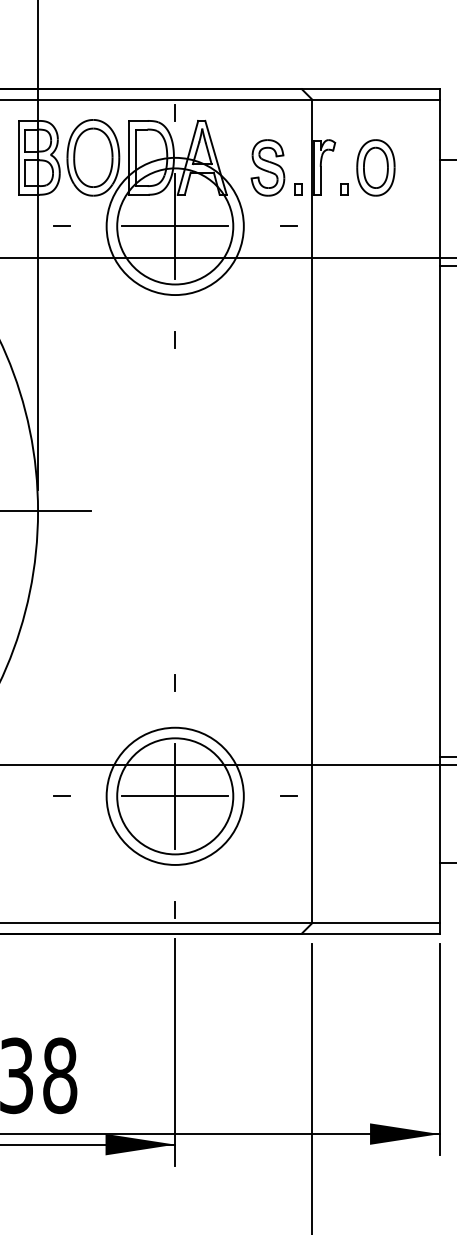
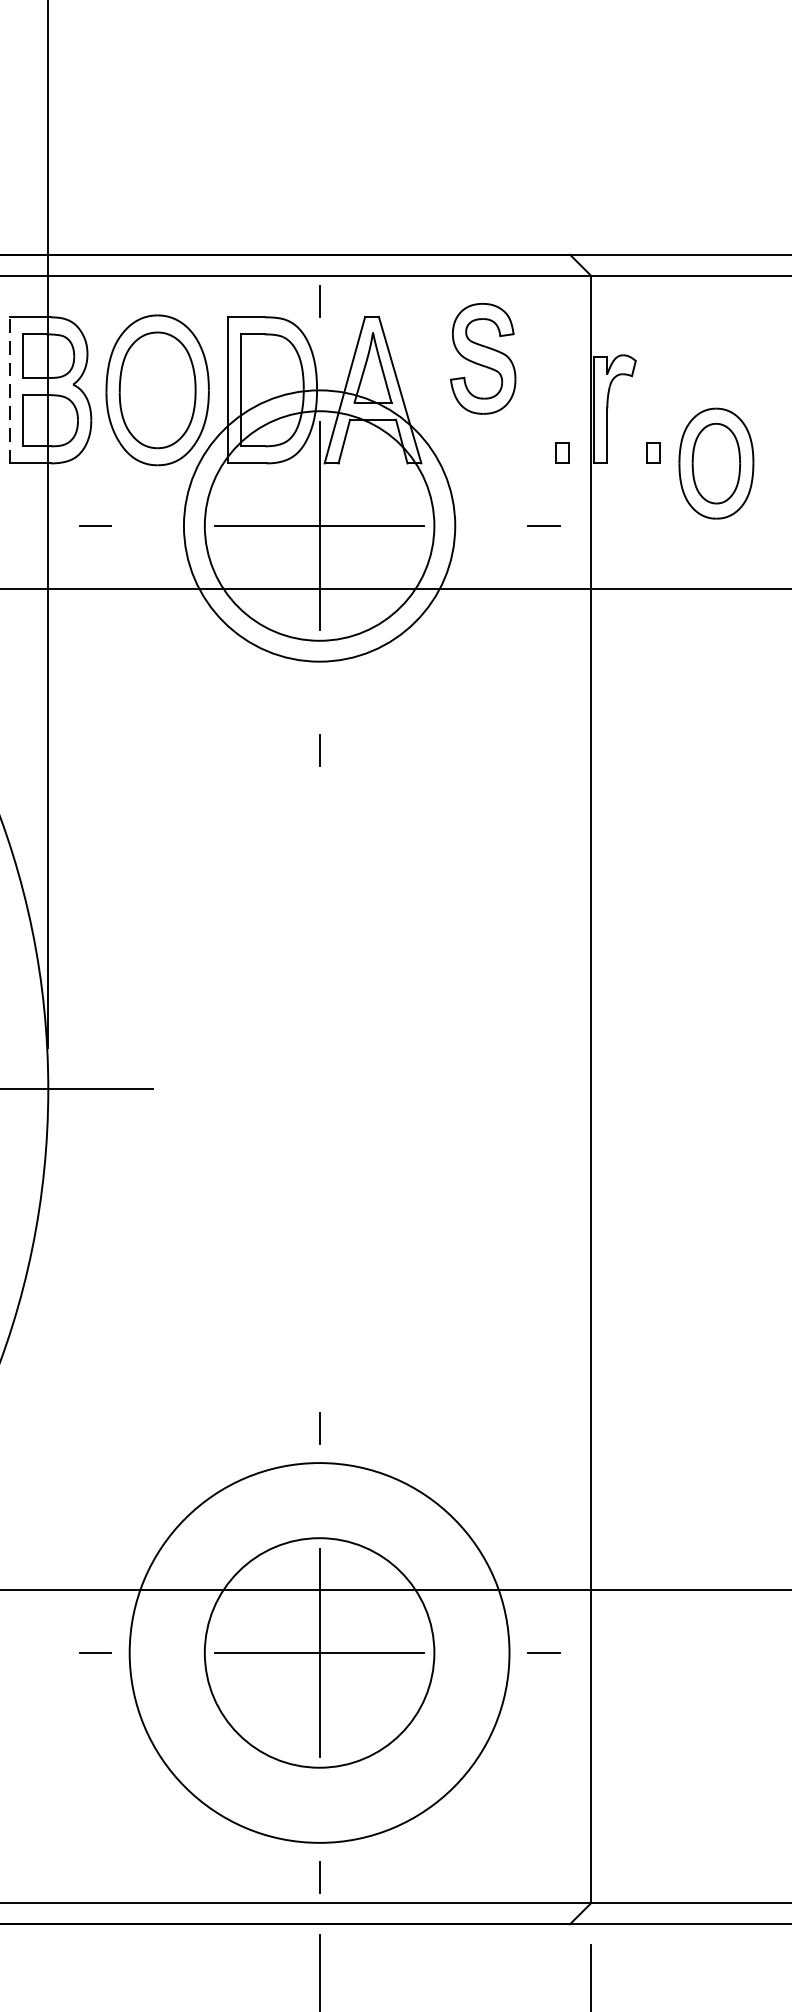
line: (18, 157) -> (9, 389), solid -> dashed
part: (267, 167) -> (482, 358), moved
part: (375, 167) -> (715, 462), moved
circle: (174, 795) -> (318, 1651), size x1.4

